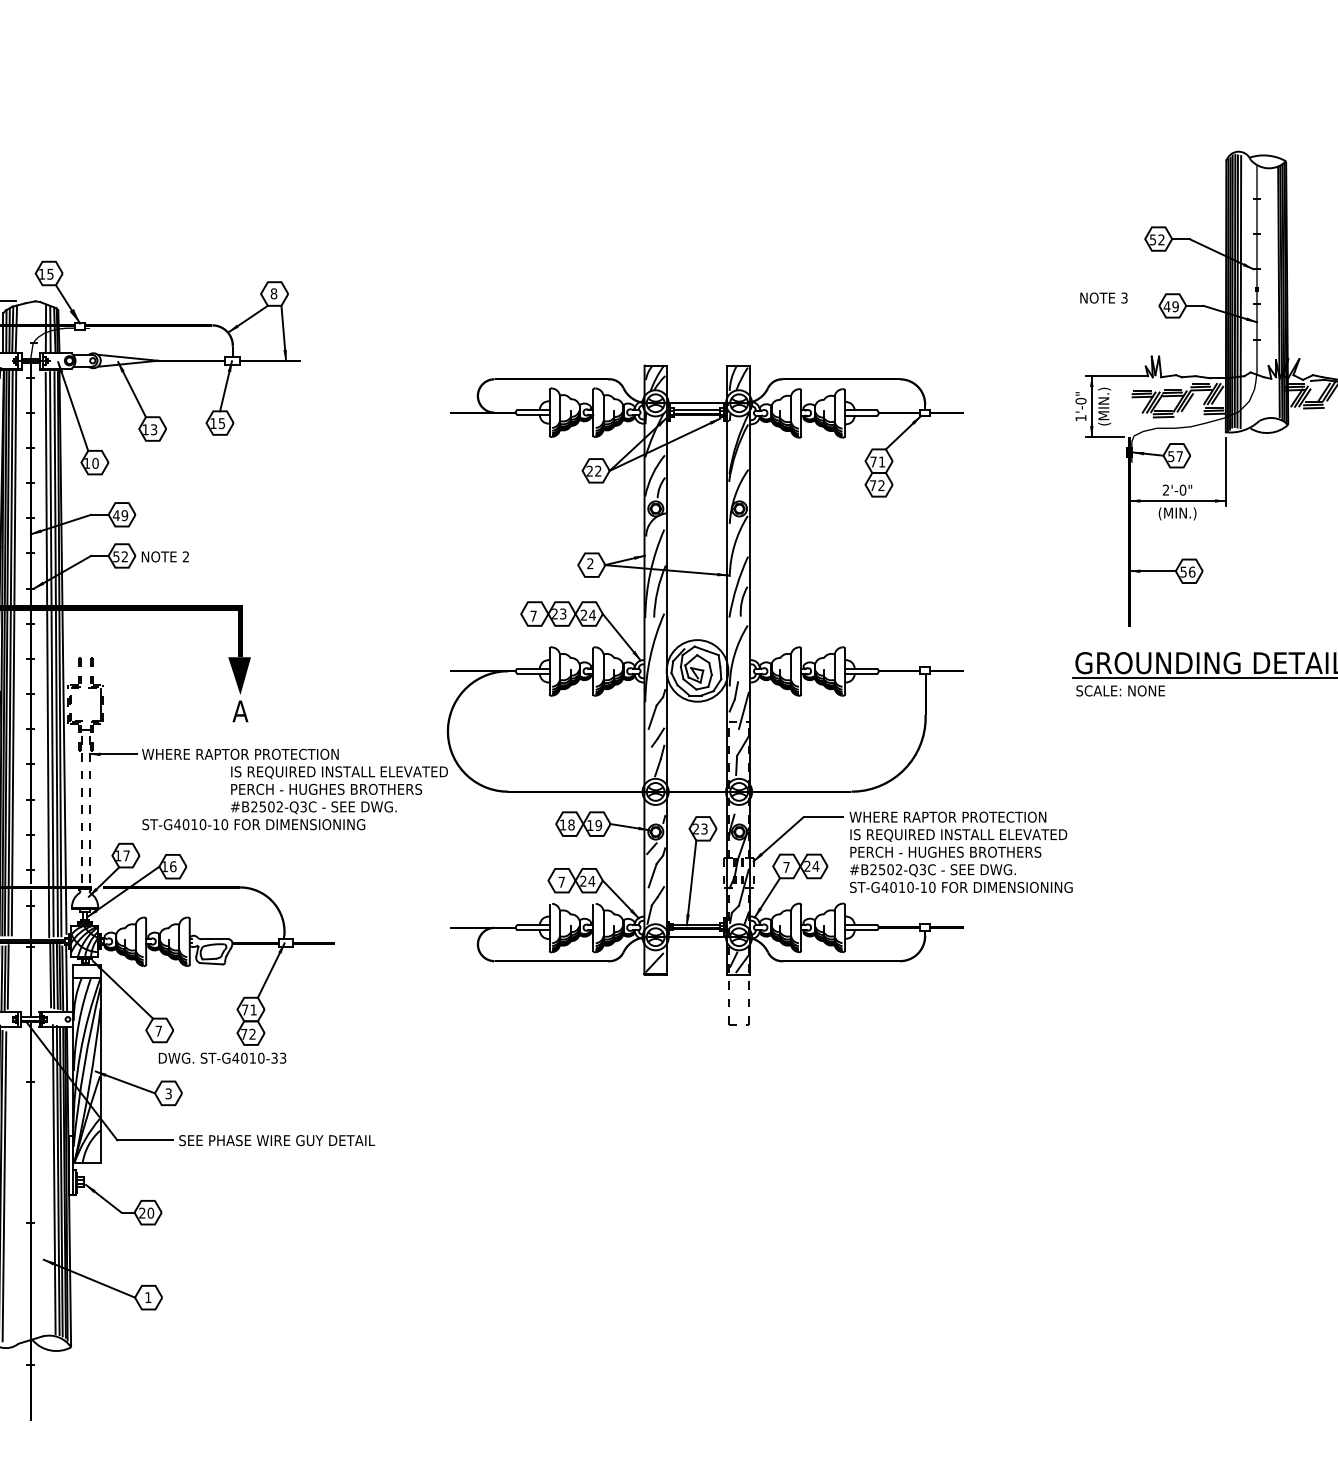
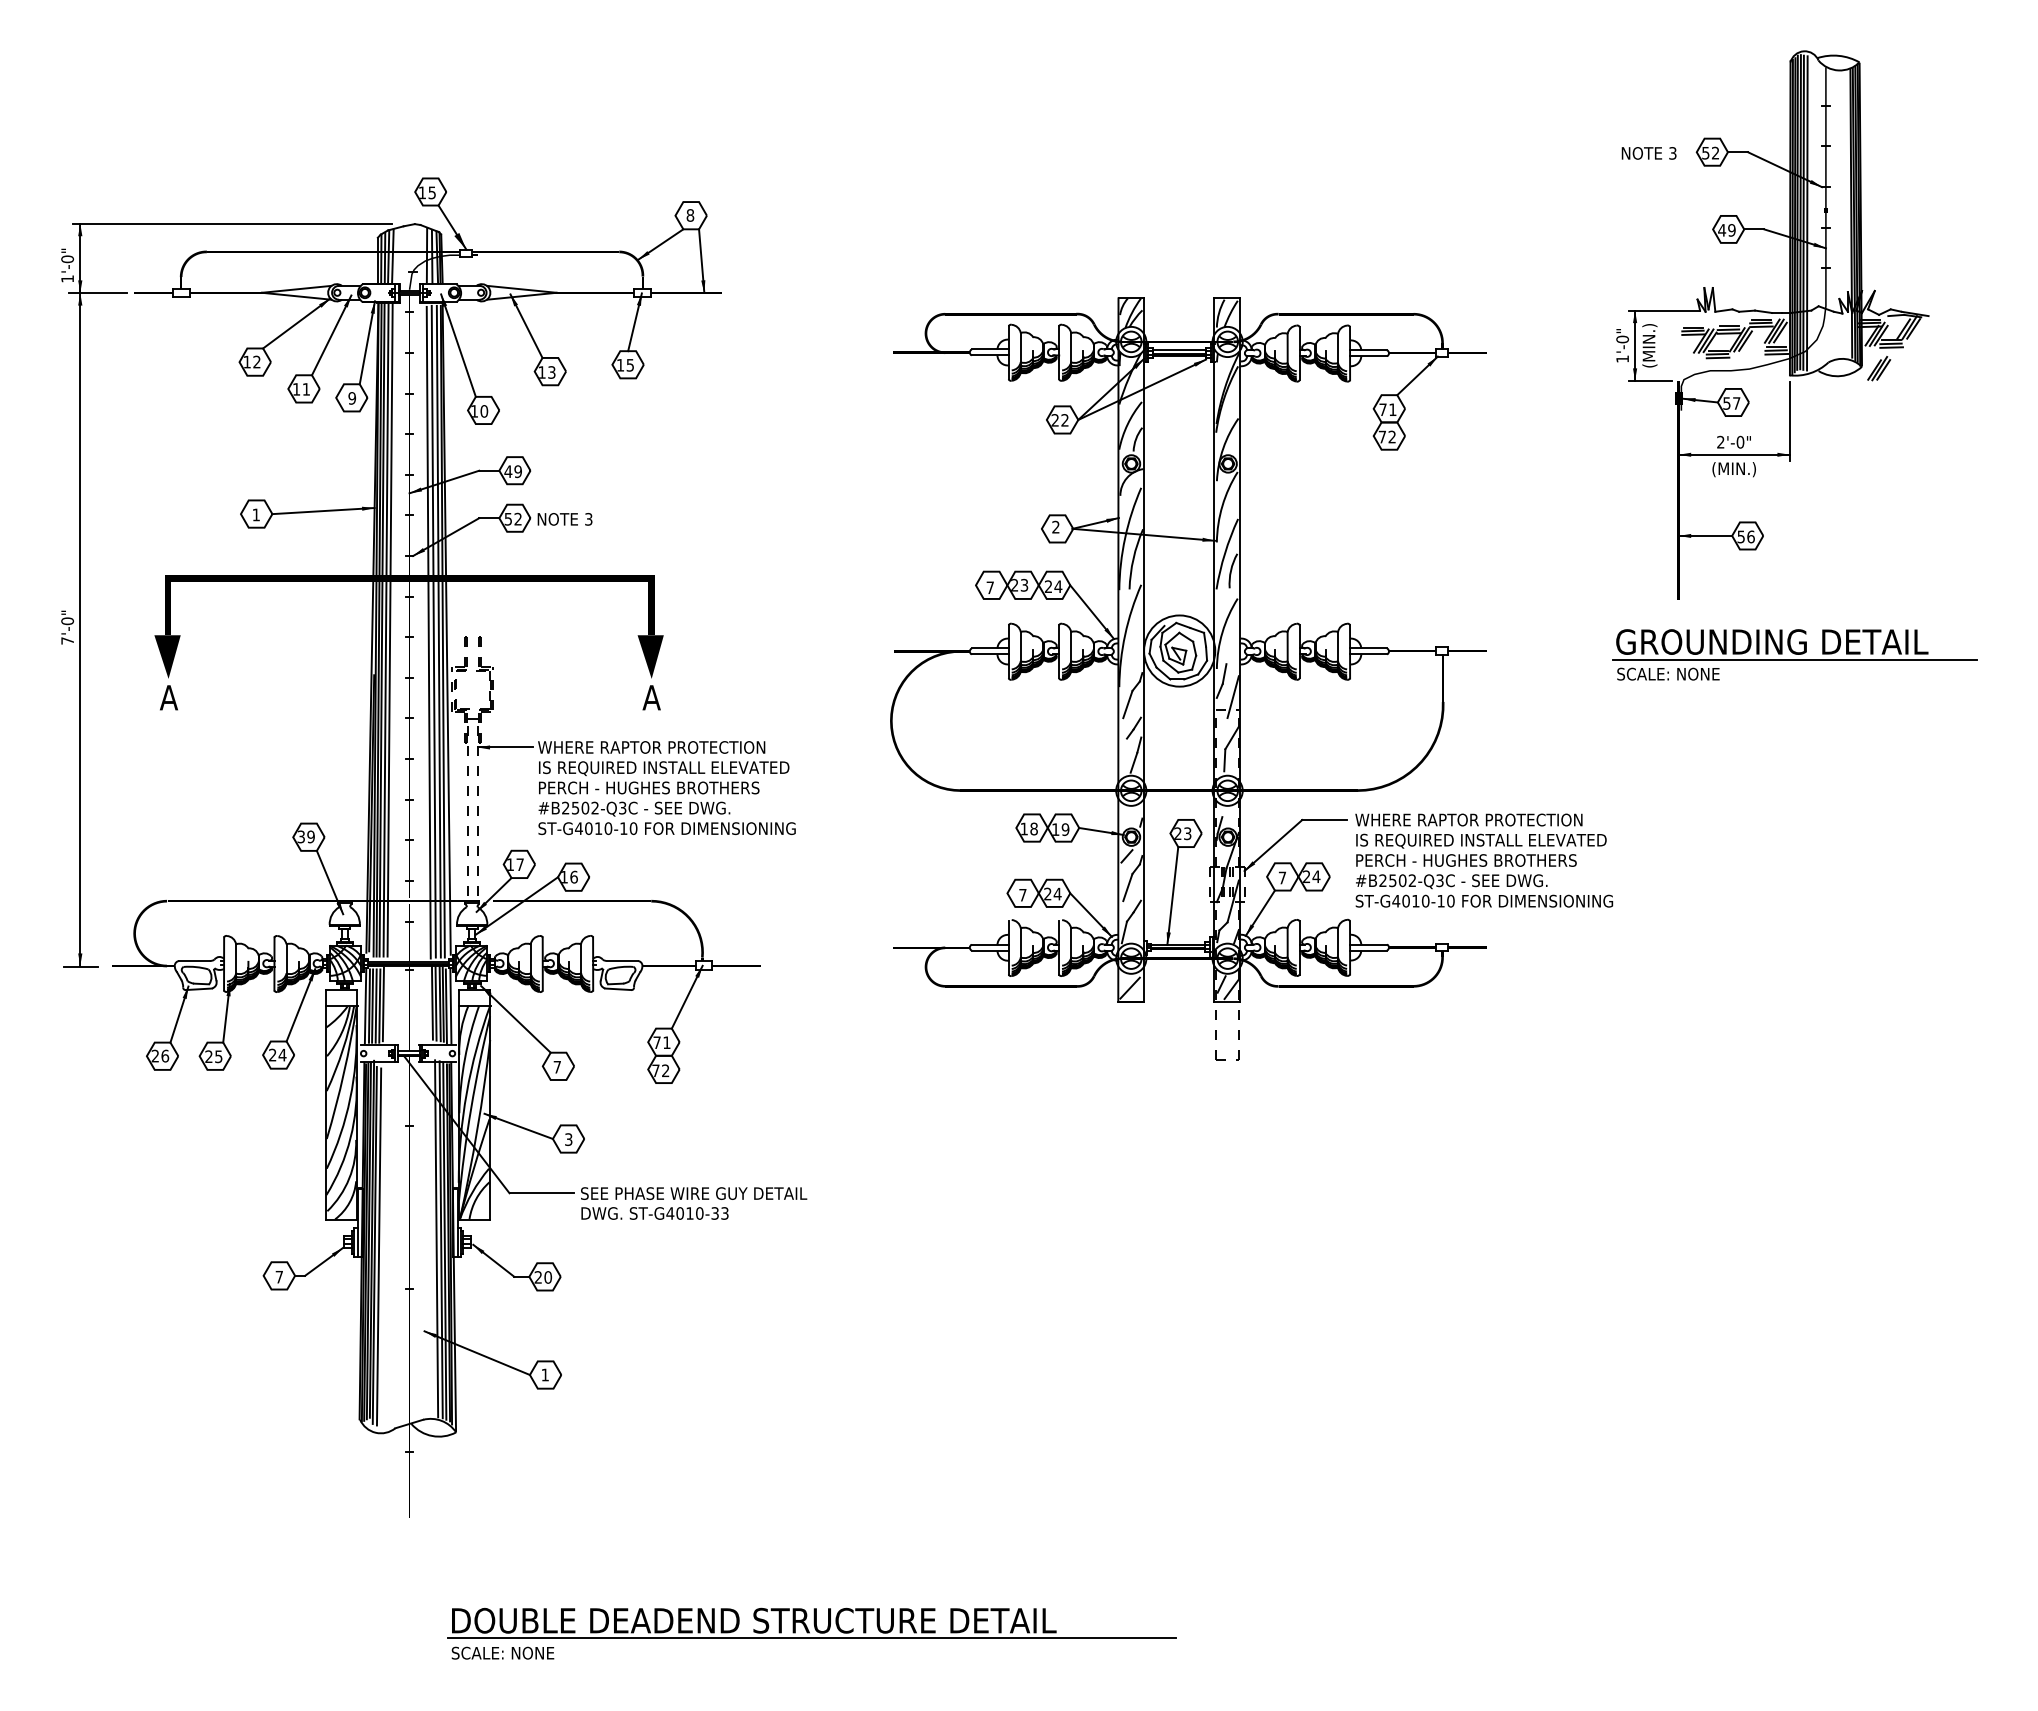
text: (1103, 298) -> (1648, 153), moved
part: (1303, 426) -> (1879, 368), added
text: (185, 557) -> (588, 519), 2 -> 3
text: (338, 789) -> (663, 788), moved
text: (222, 1058) -> (654, 1213), moved

